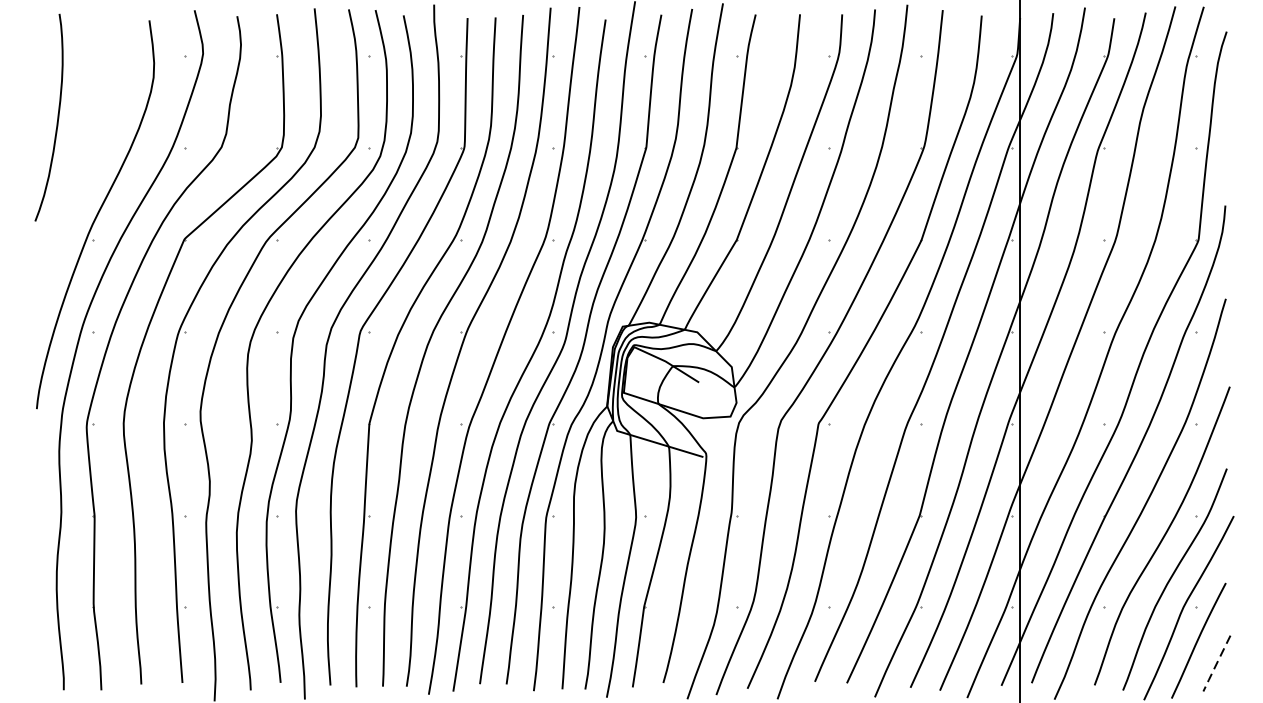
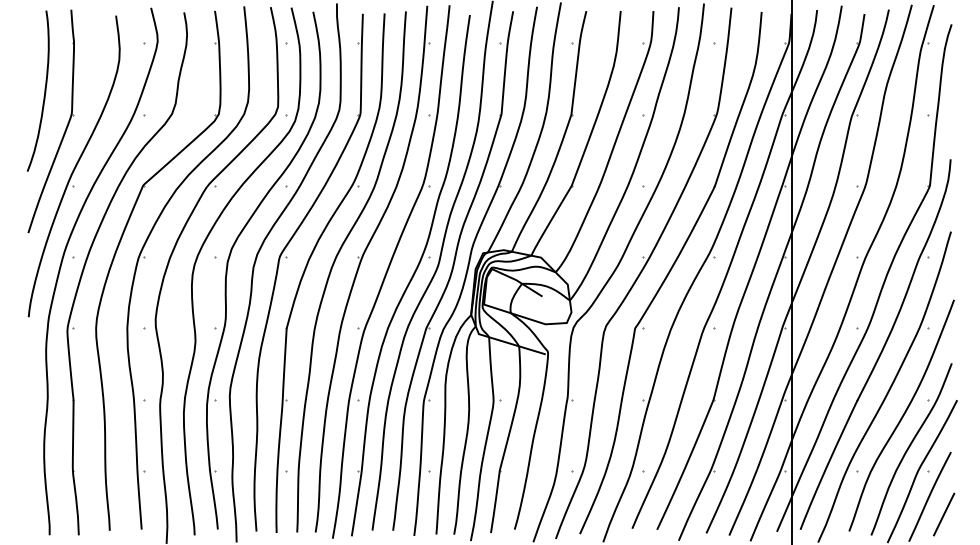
part: (85, 161) -> (66, 125), added
line: (1216, 664) -> (943, 515), dashed -> solid

